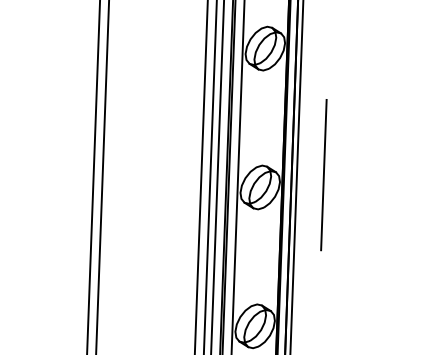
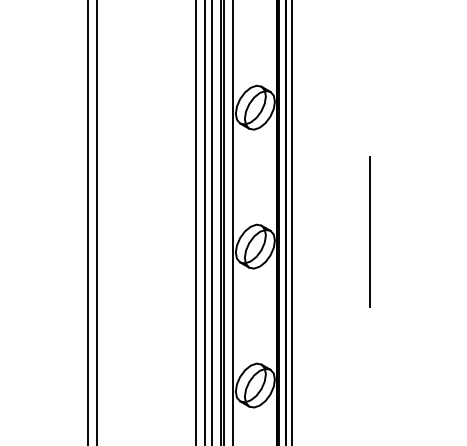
line: (323, 174) -> (369, 231), moved

